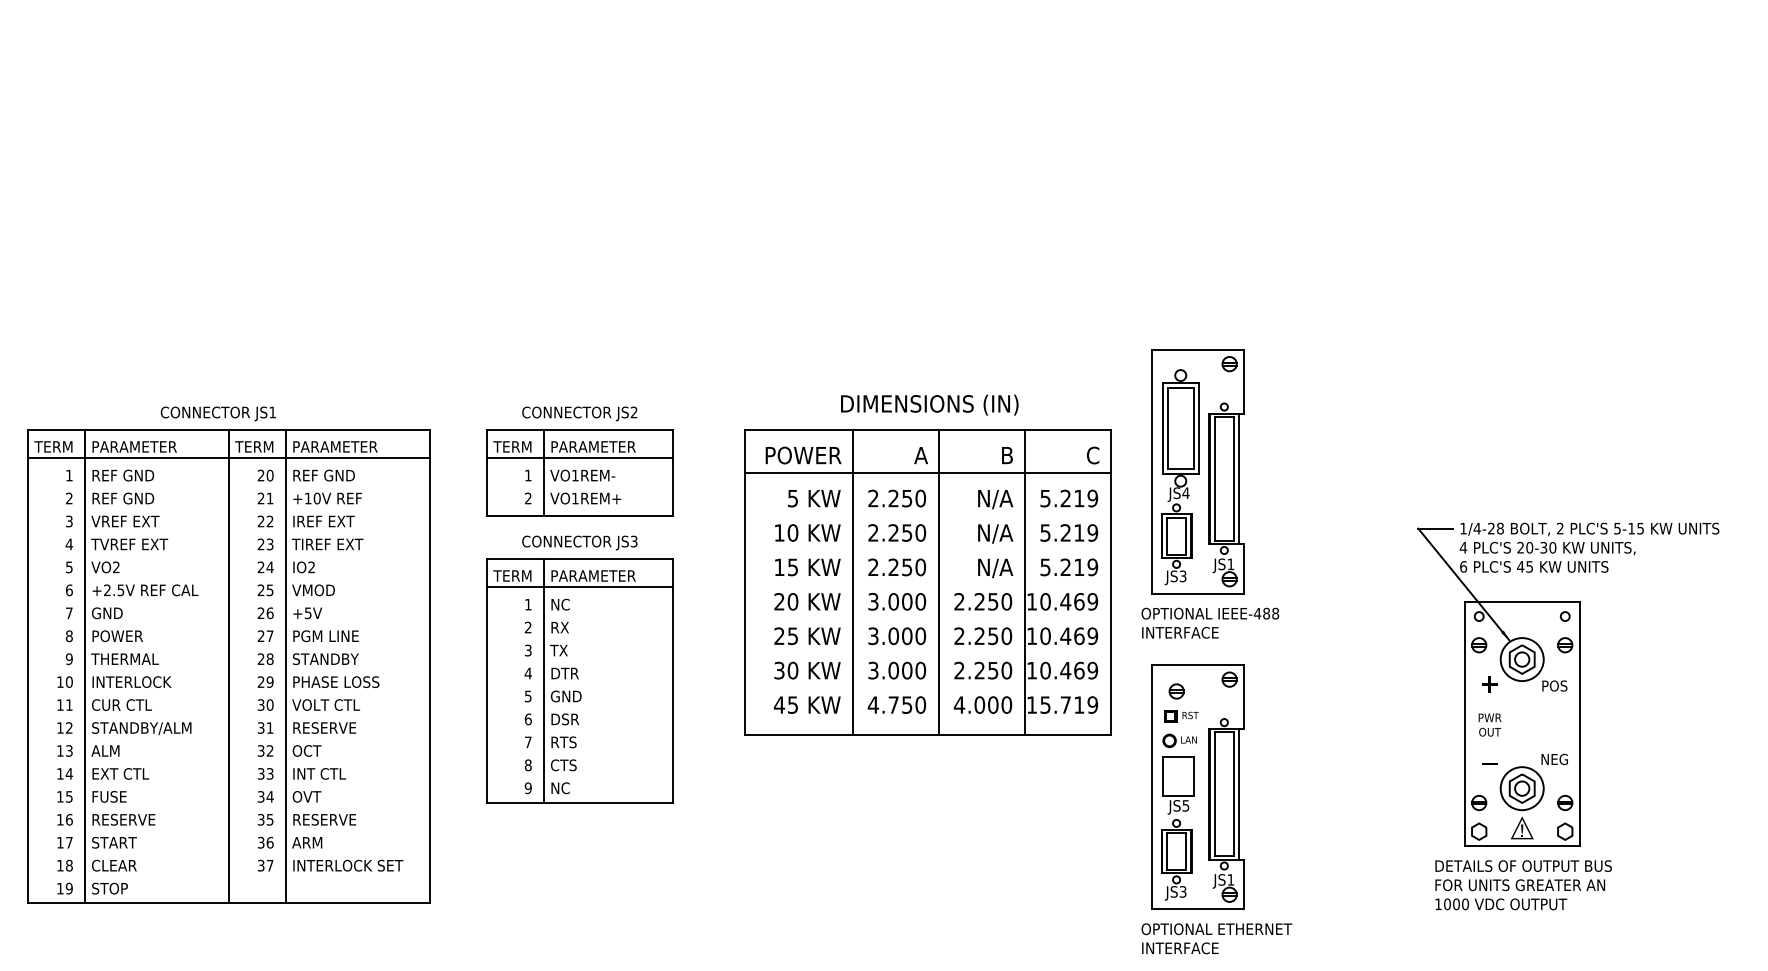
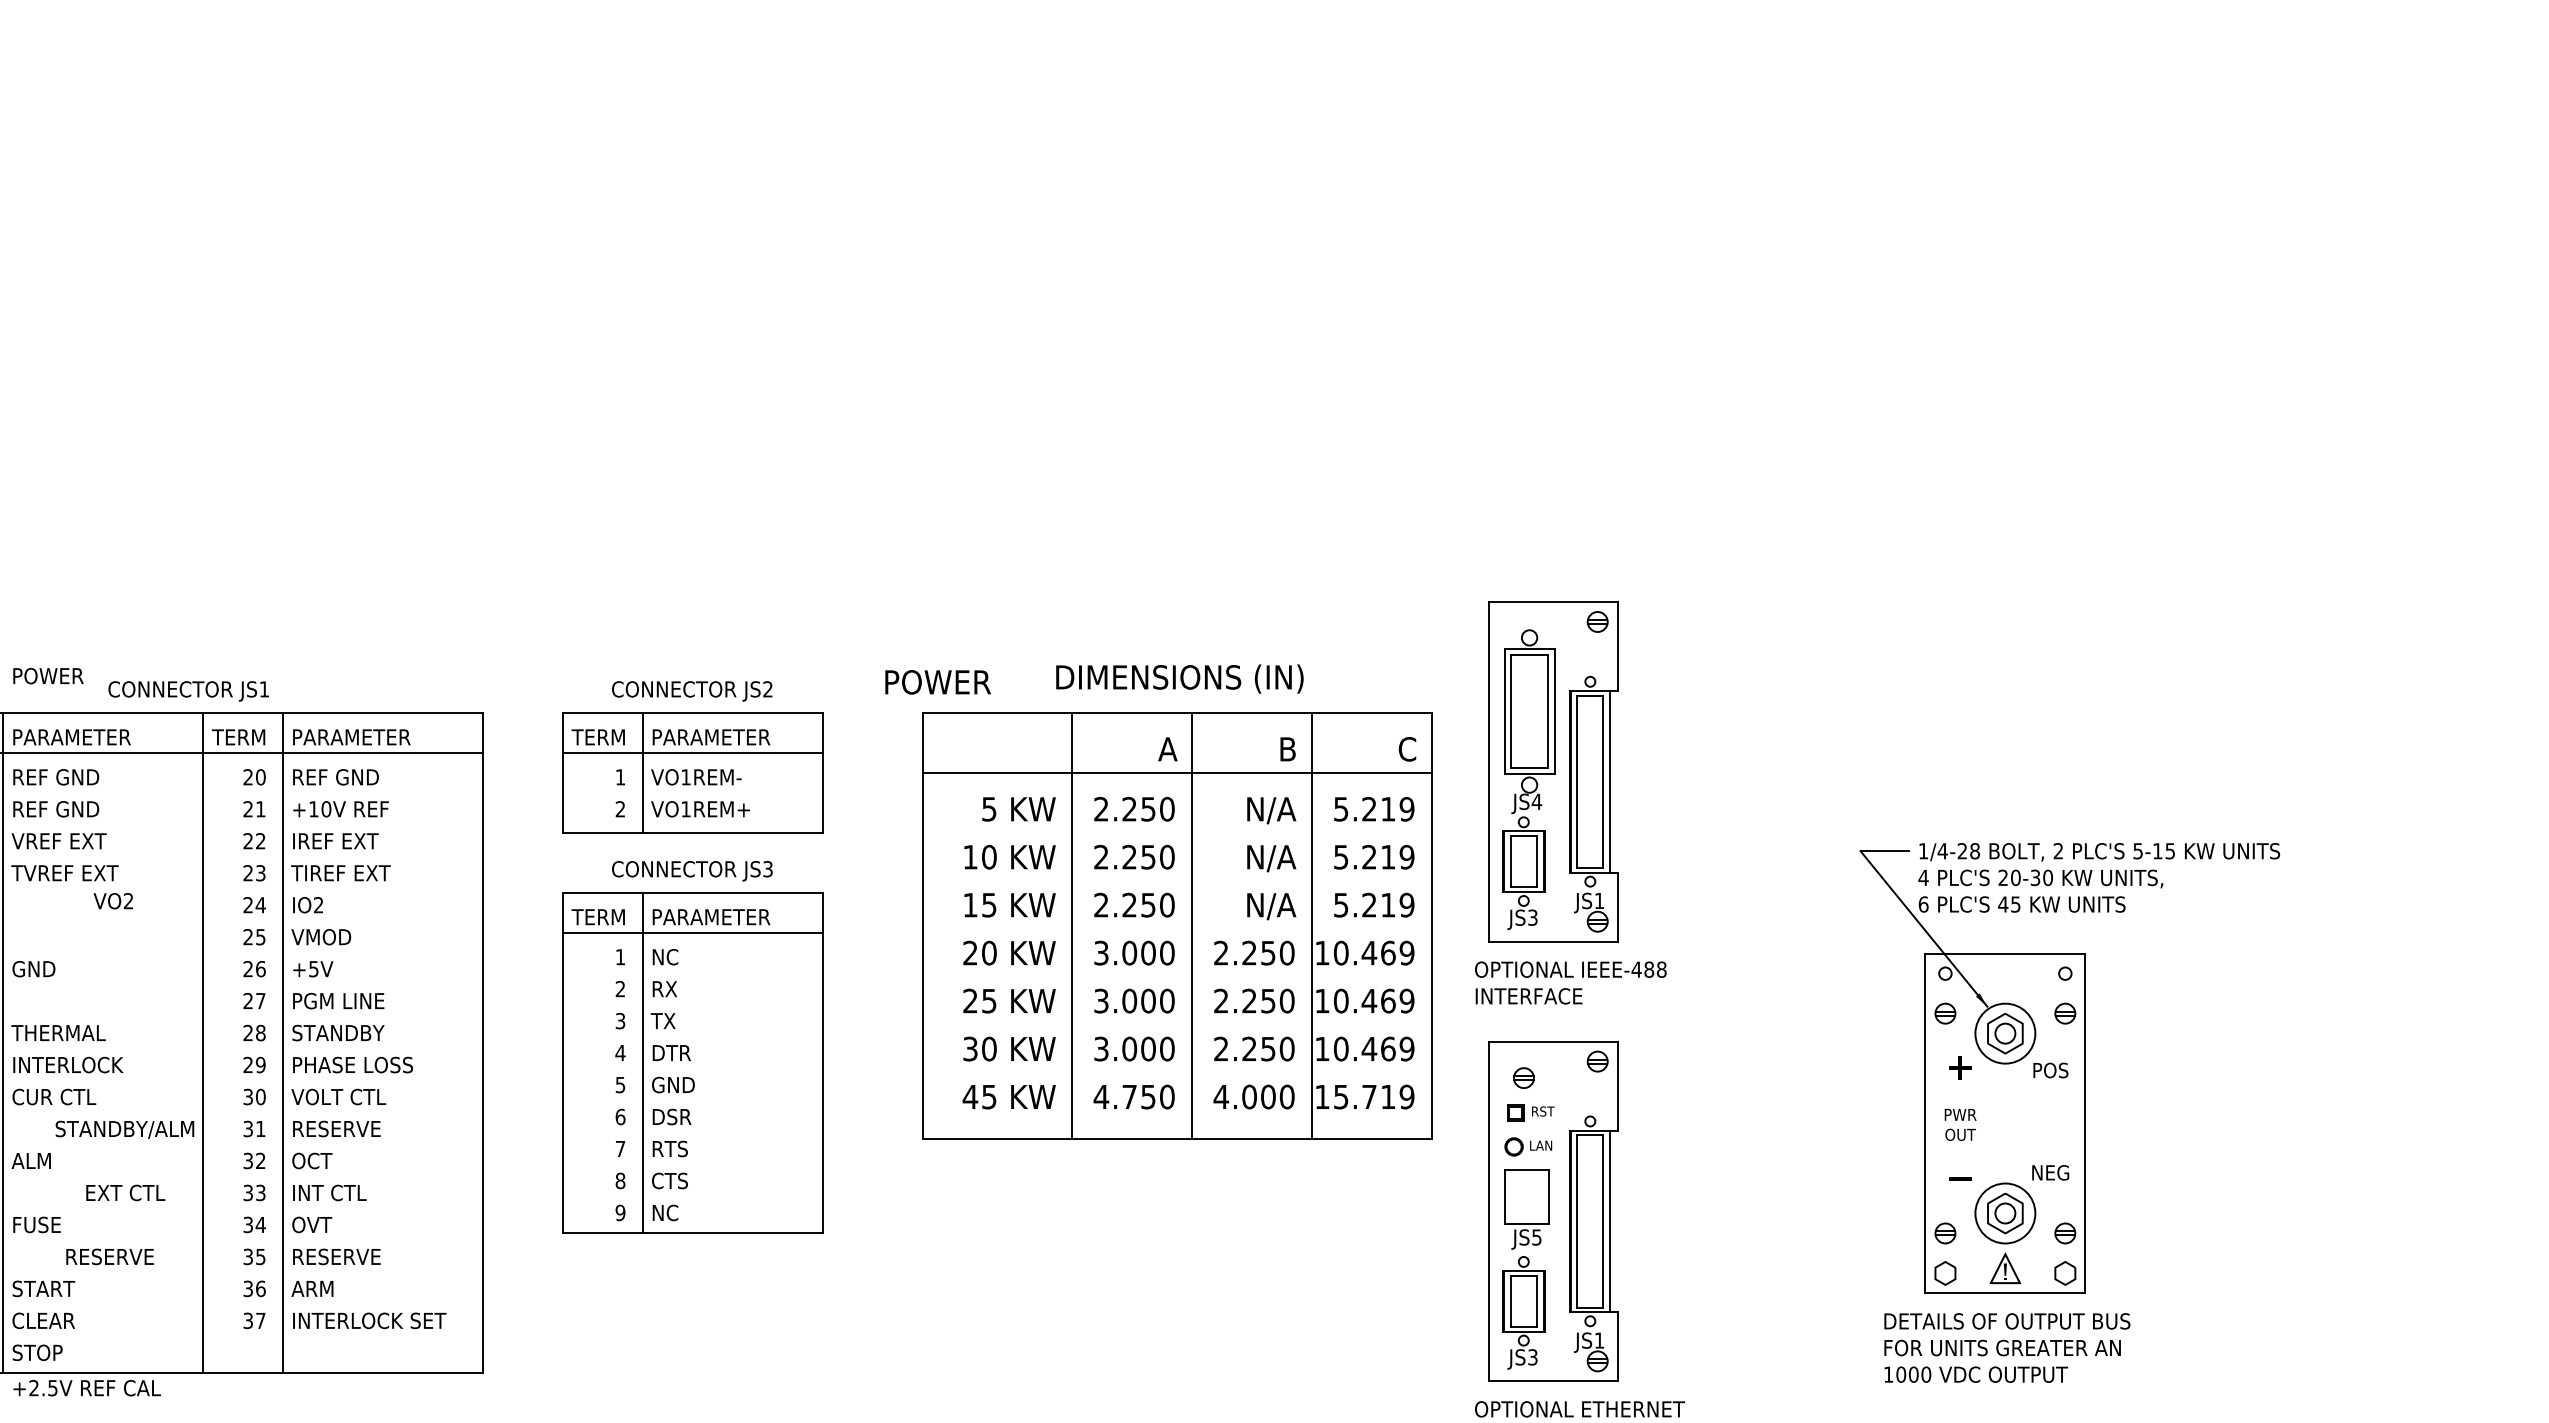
text: (803, 455) -> (937, 682), moved
text: (104, 567) -> (112, 901), moved
text: (145, 590) -> (86, 1388), moved
text: (117, 636) -> (48, 676), moved
text: (141, 728) -> (124, 1129), moved
text: (120, 773) -> (125, 1192), moved
text: (123, 819) -> (109, 1256), moved

